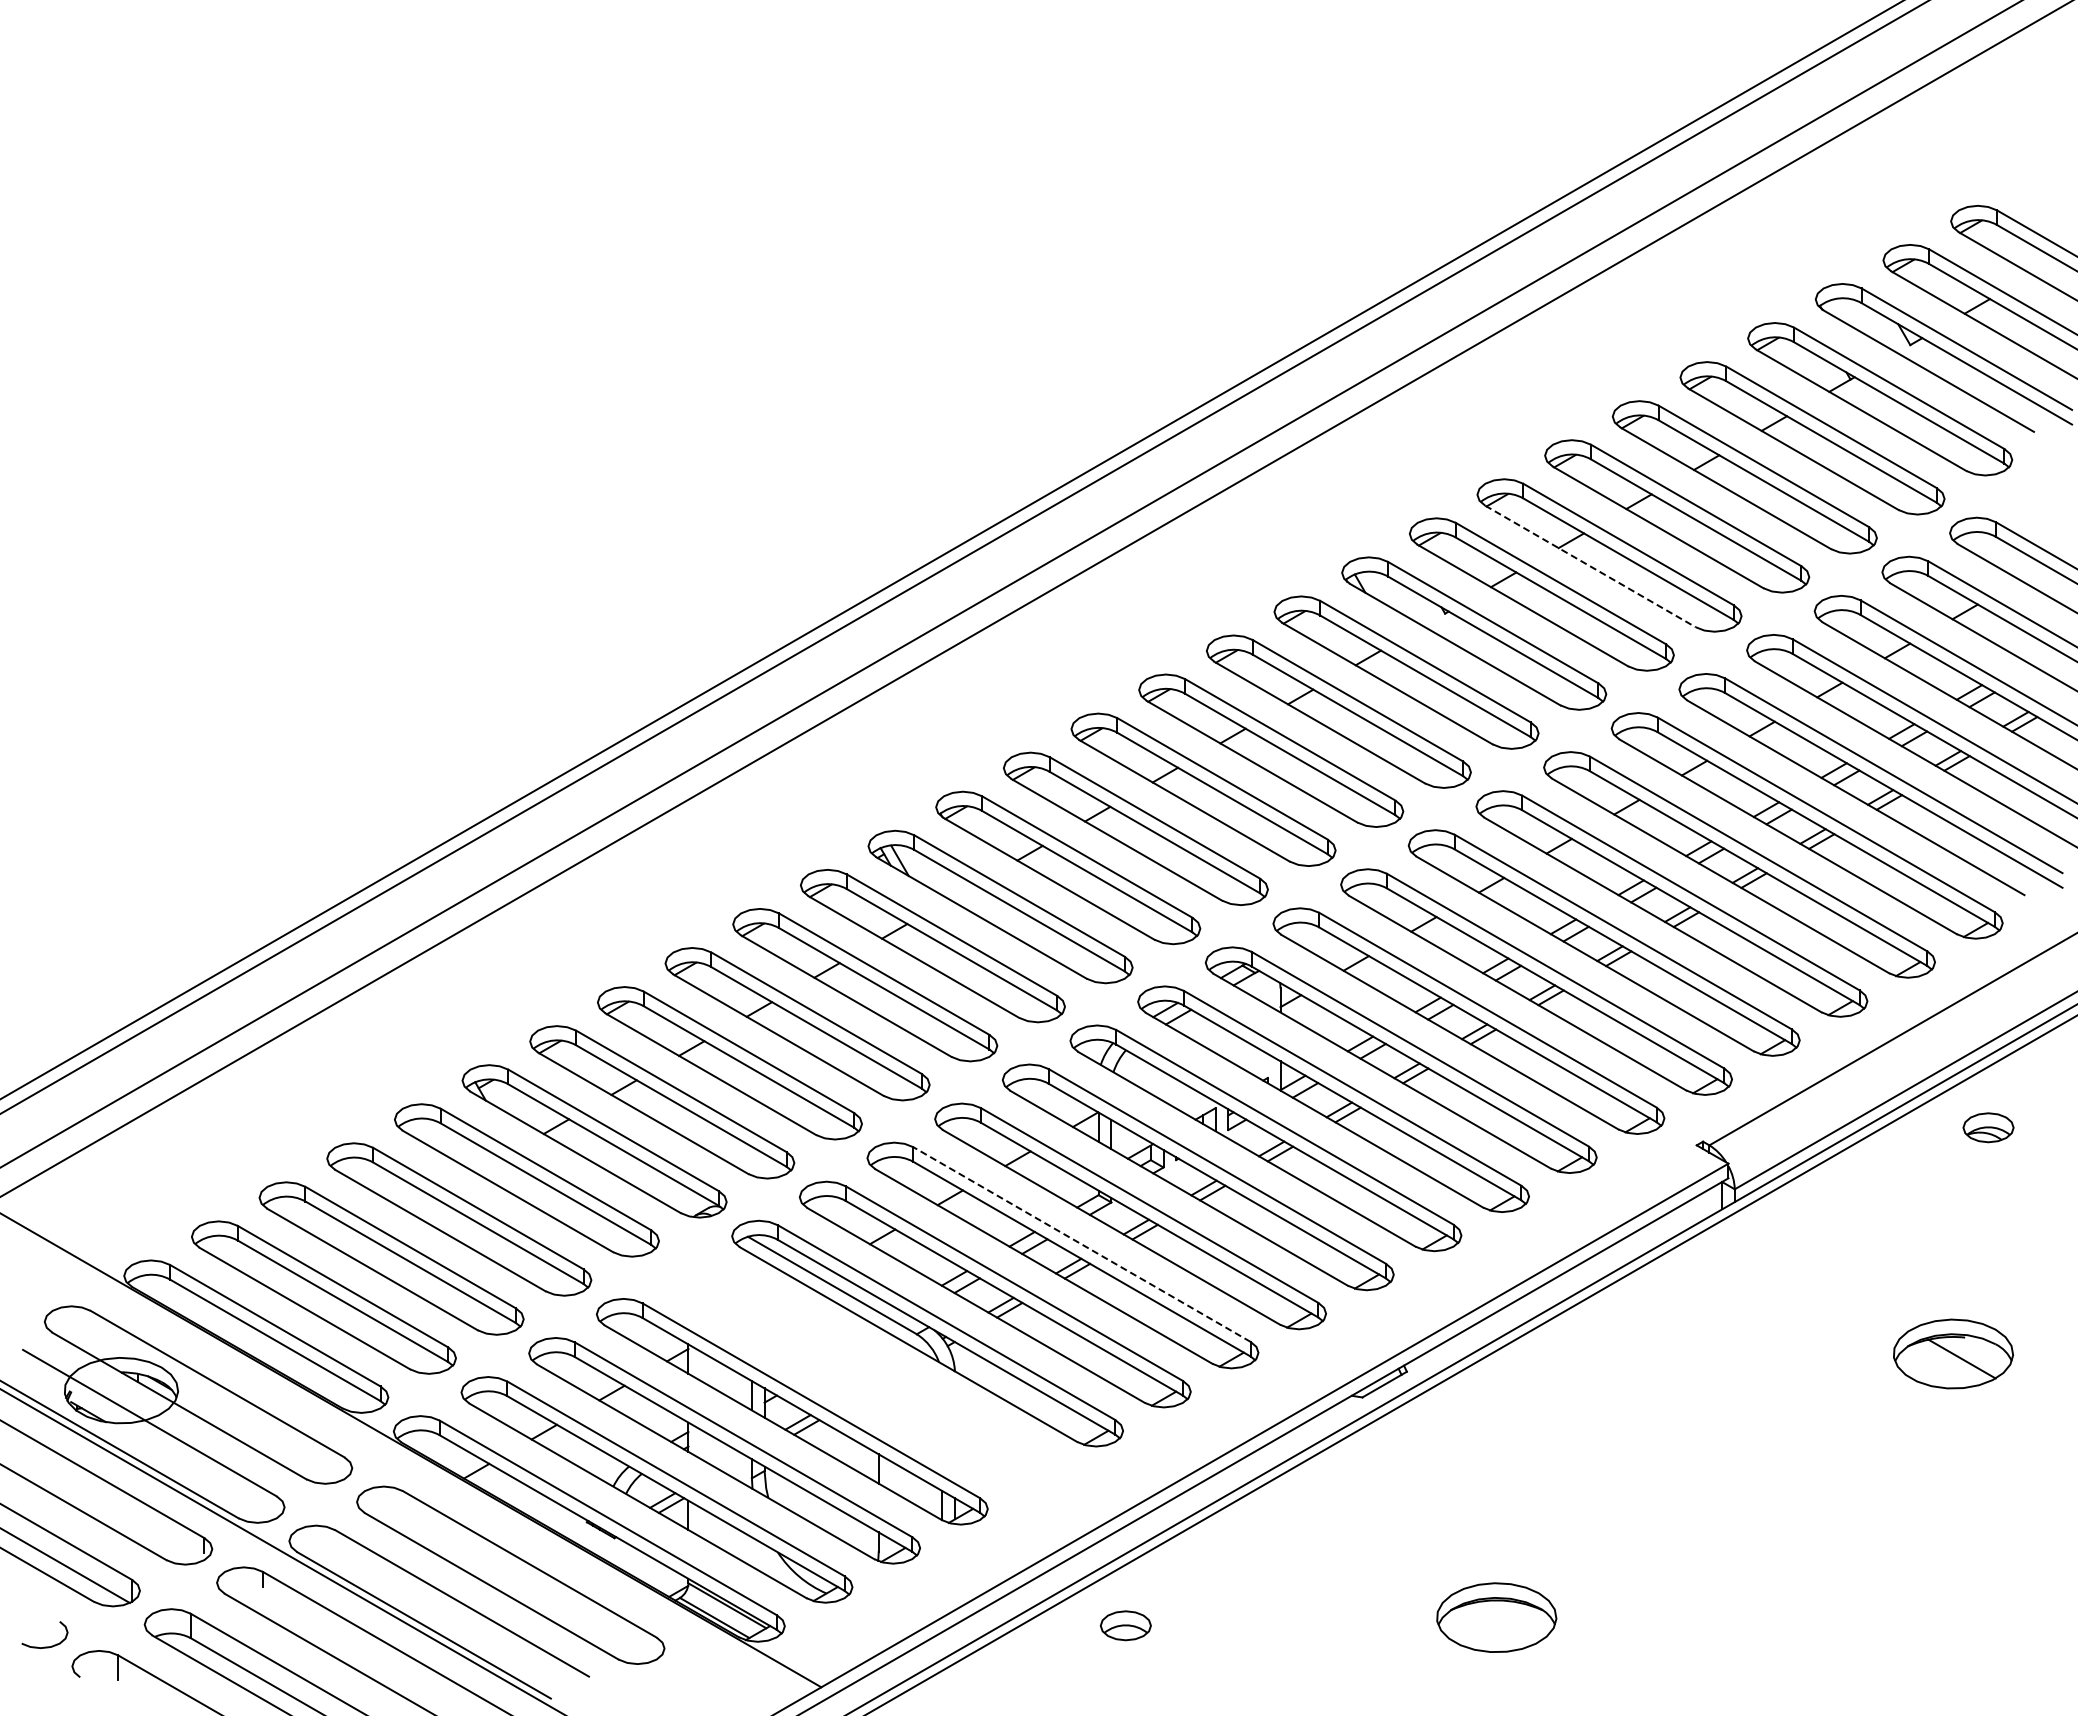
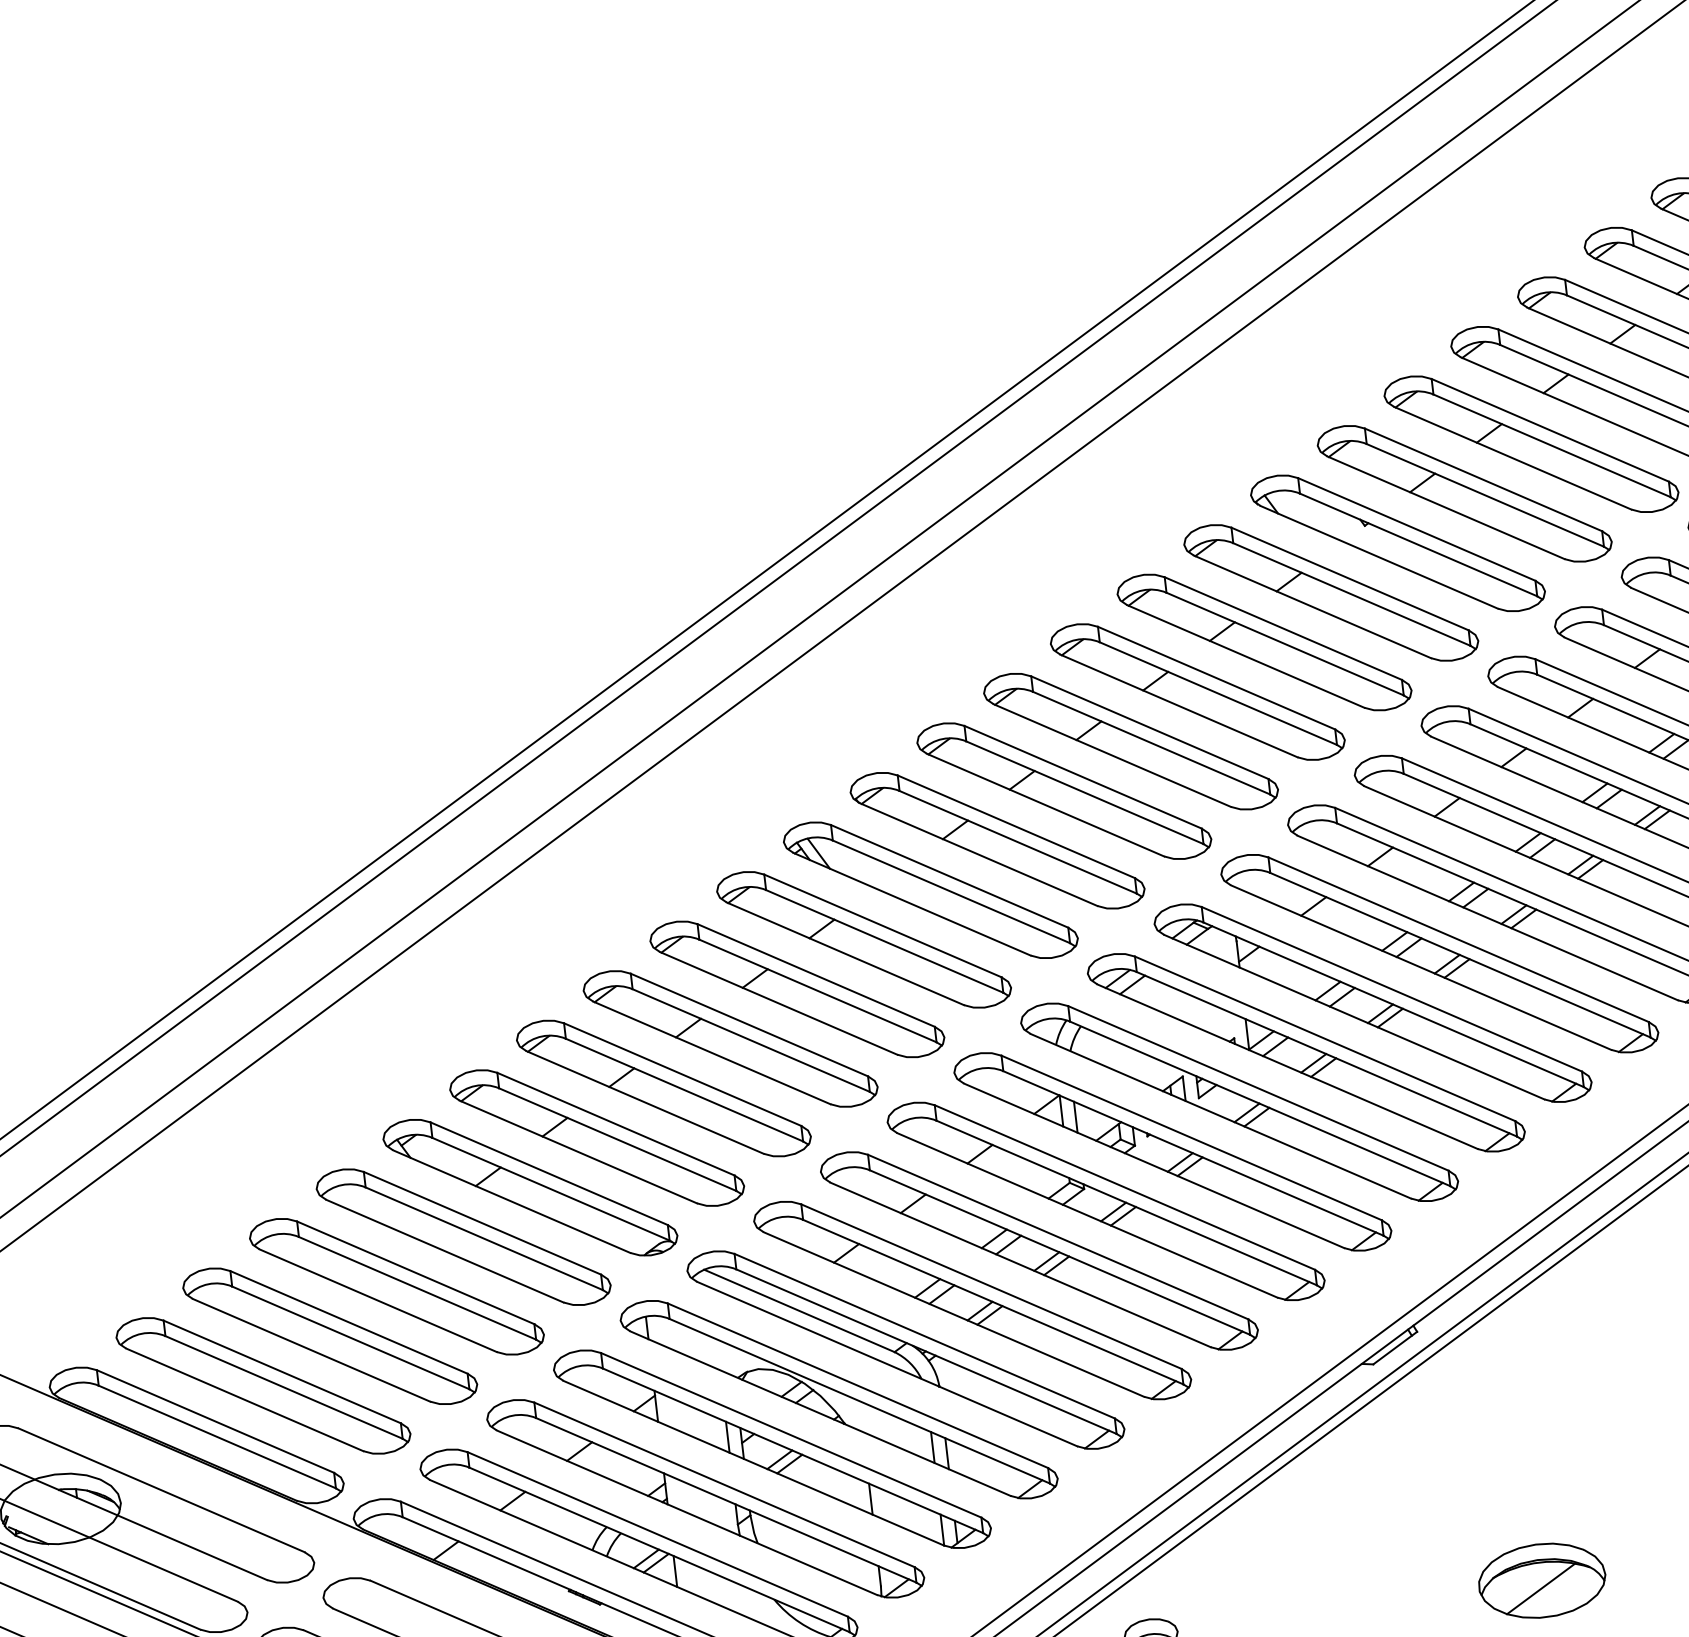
line: (1590, 566) -> (1512, 458), dashed -> solid
line: (1081, 1244) -> (1057, 1237), dashed -> solid
part: (859, 1372) -> (838, 1399), added
line: (1494, 1625) -> (1540, 1589), added

